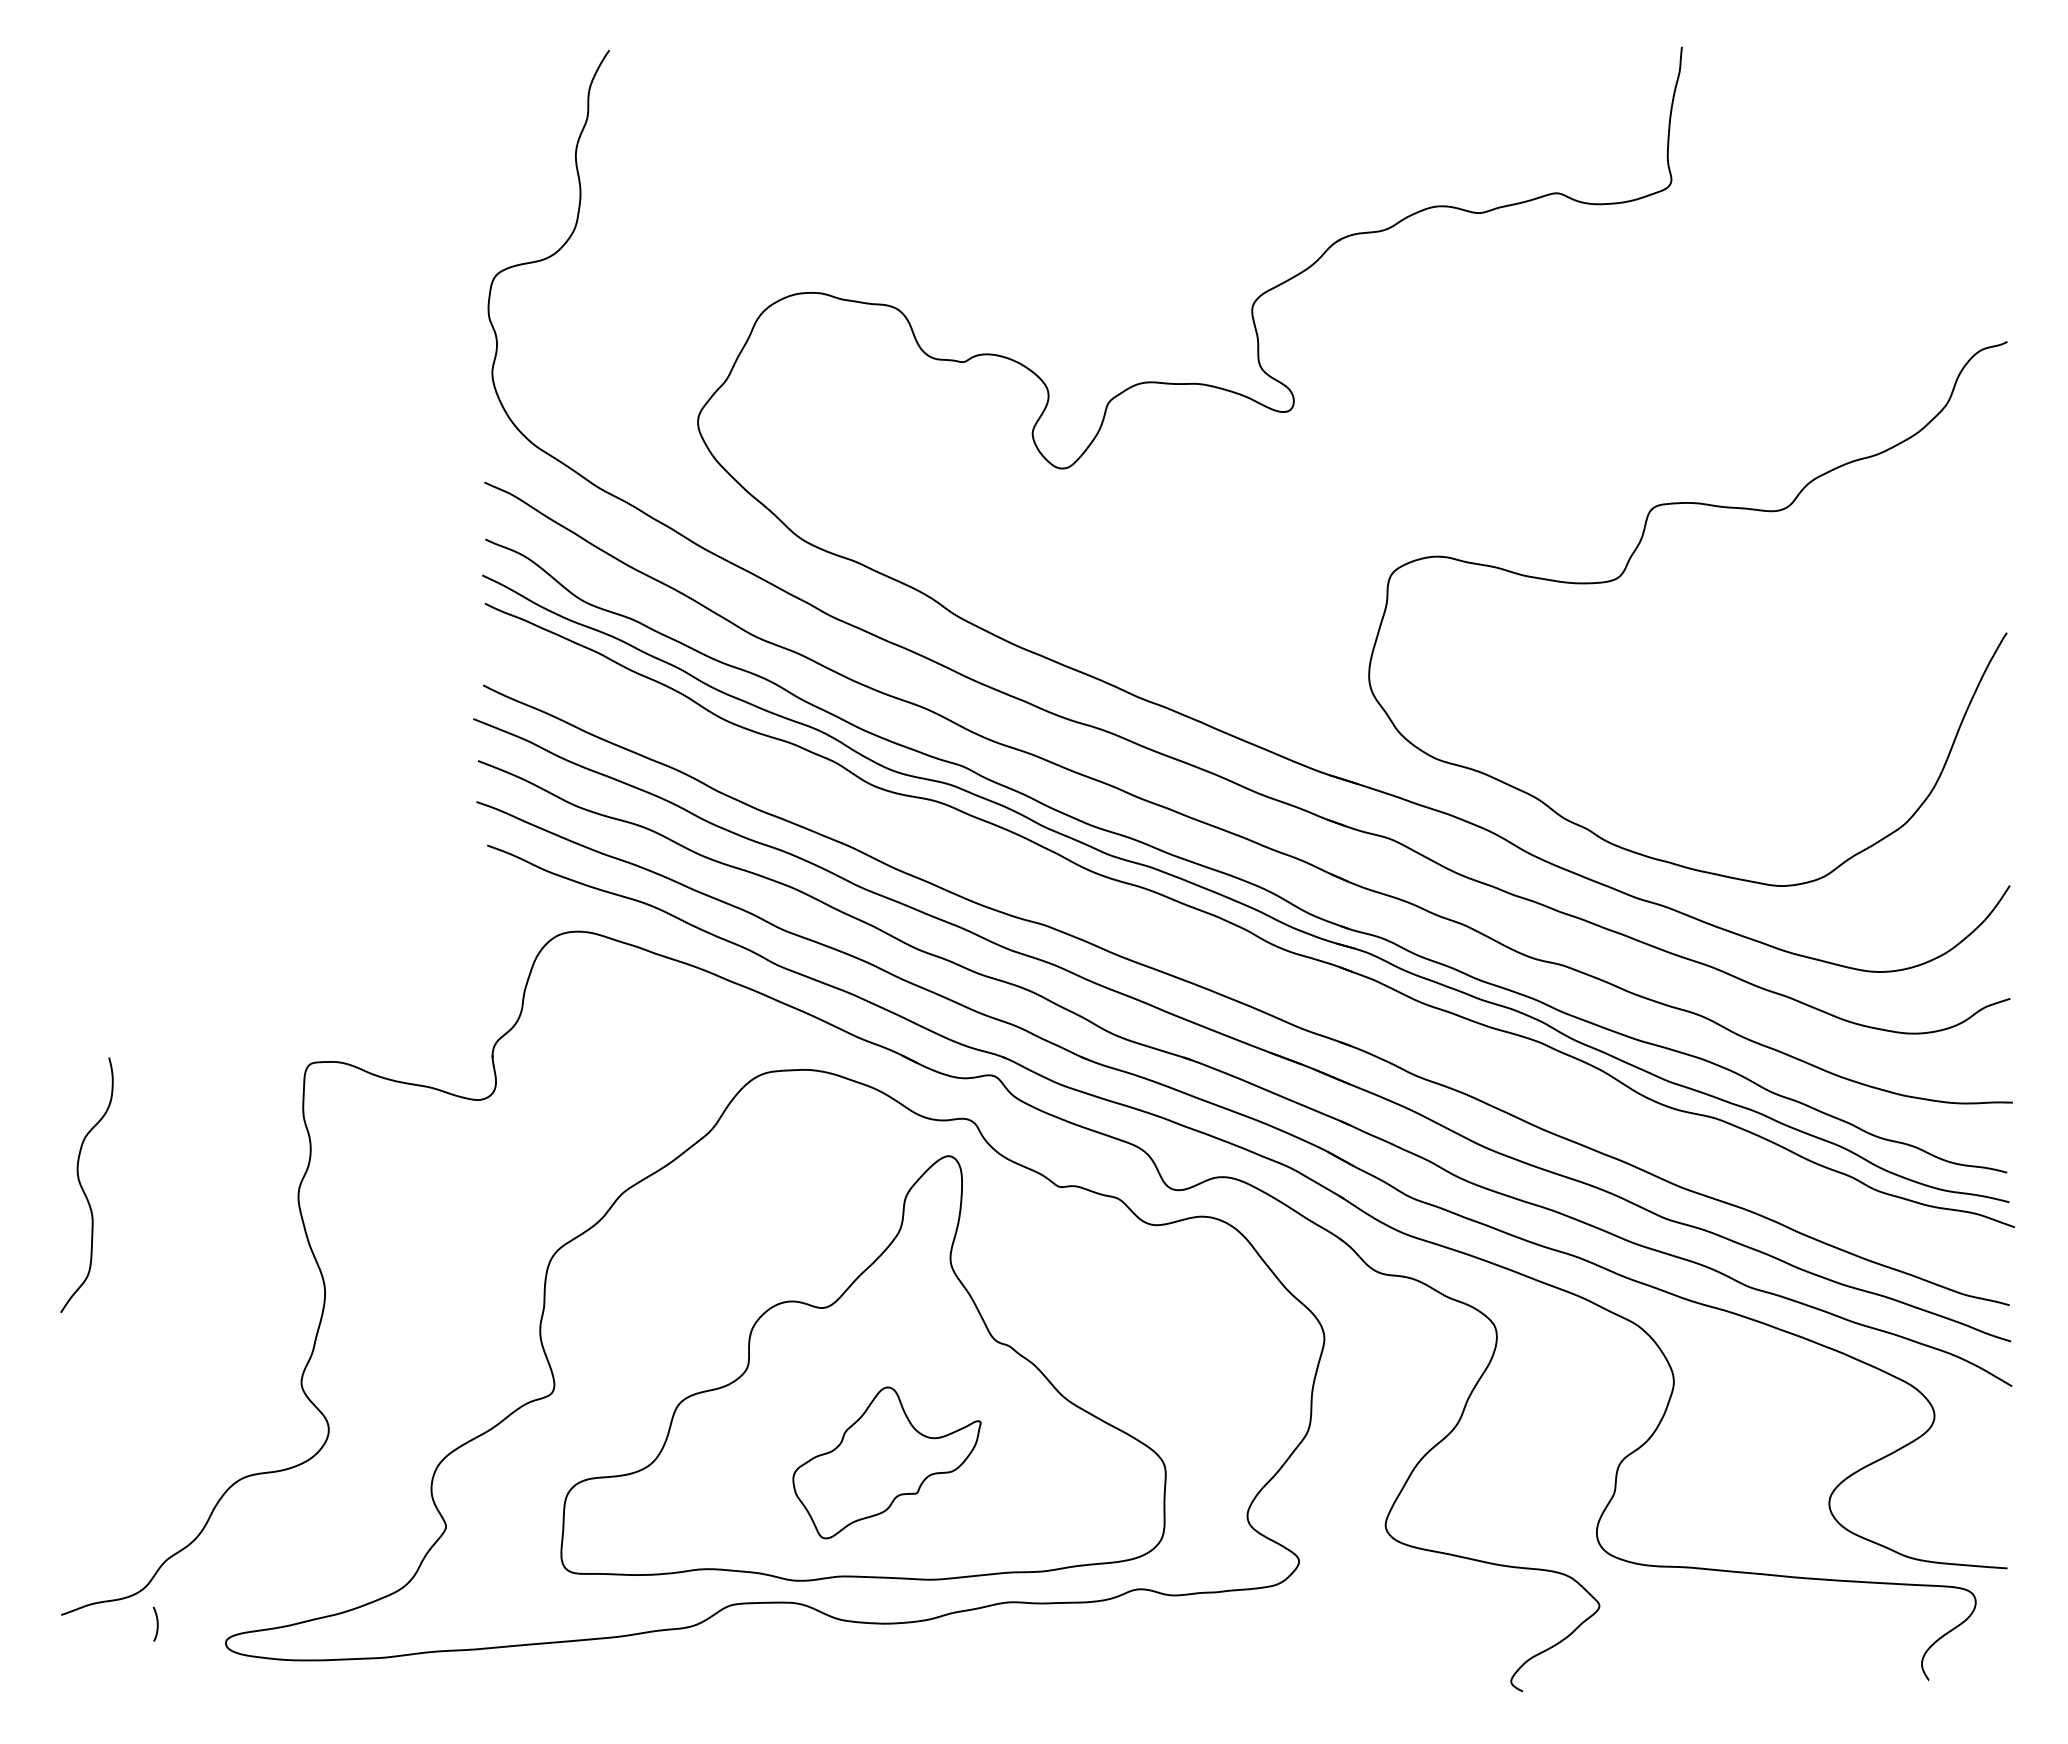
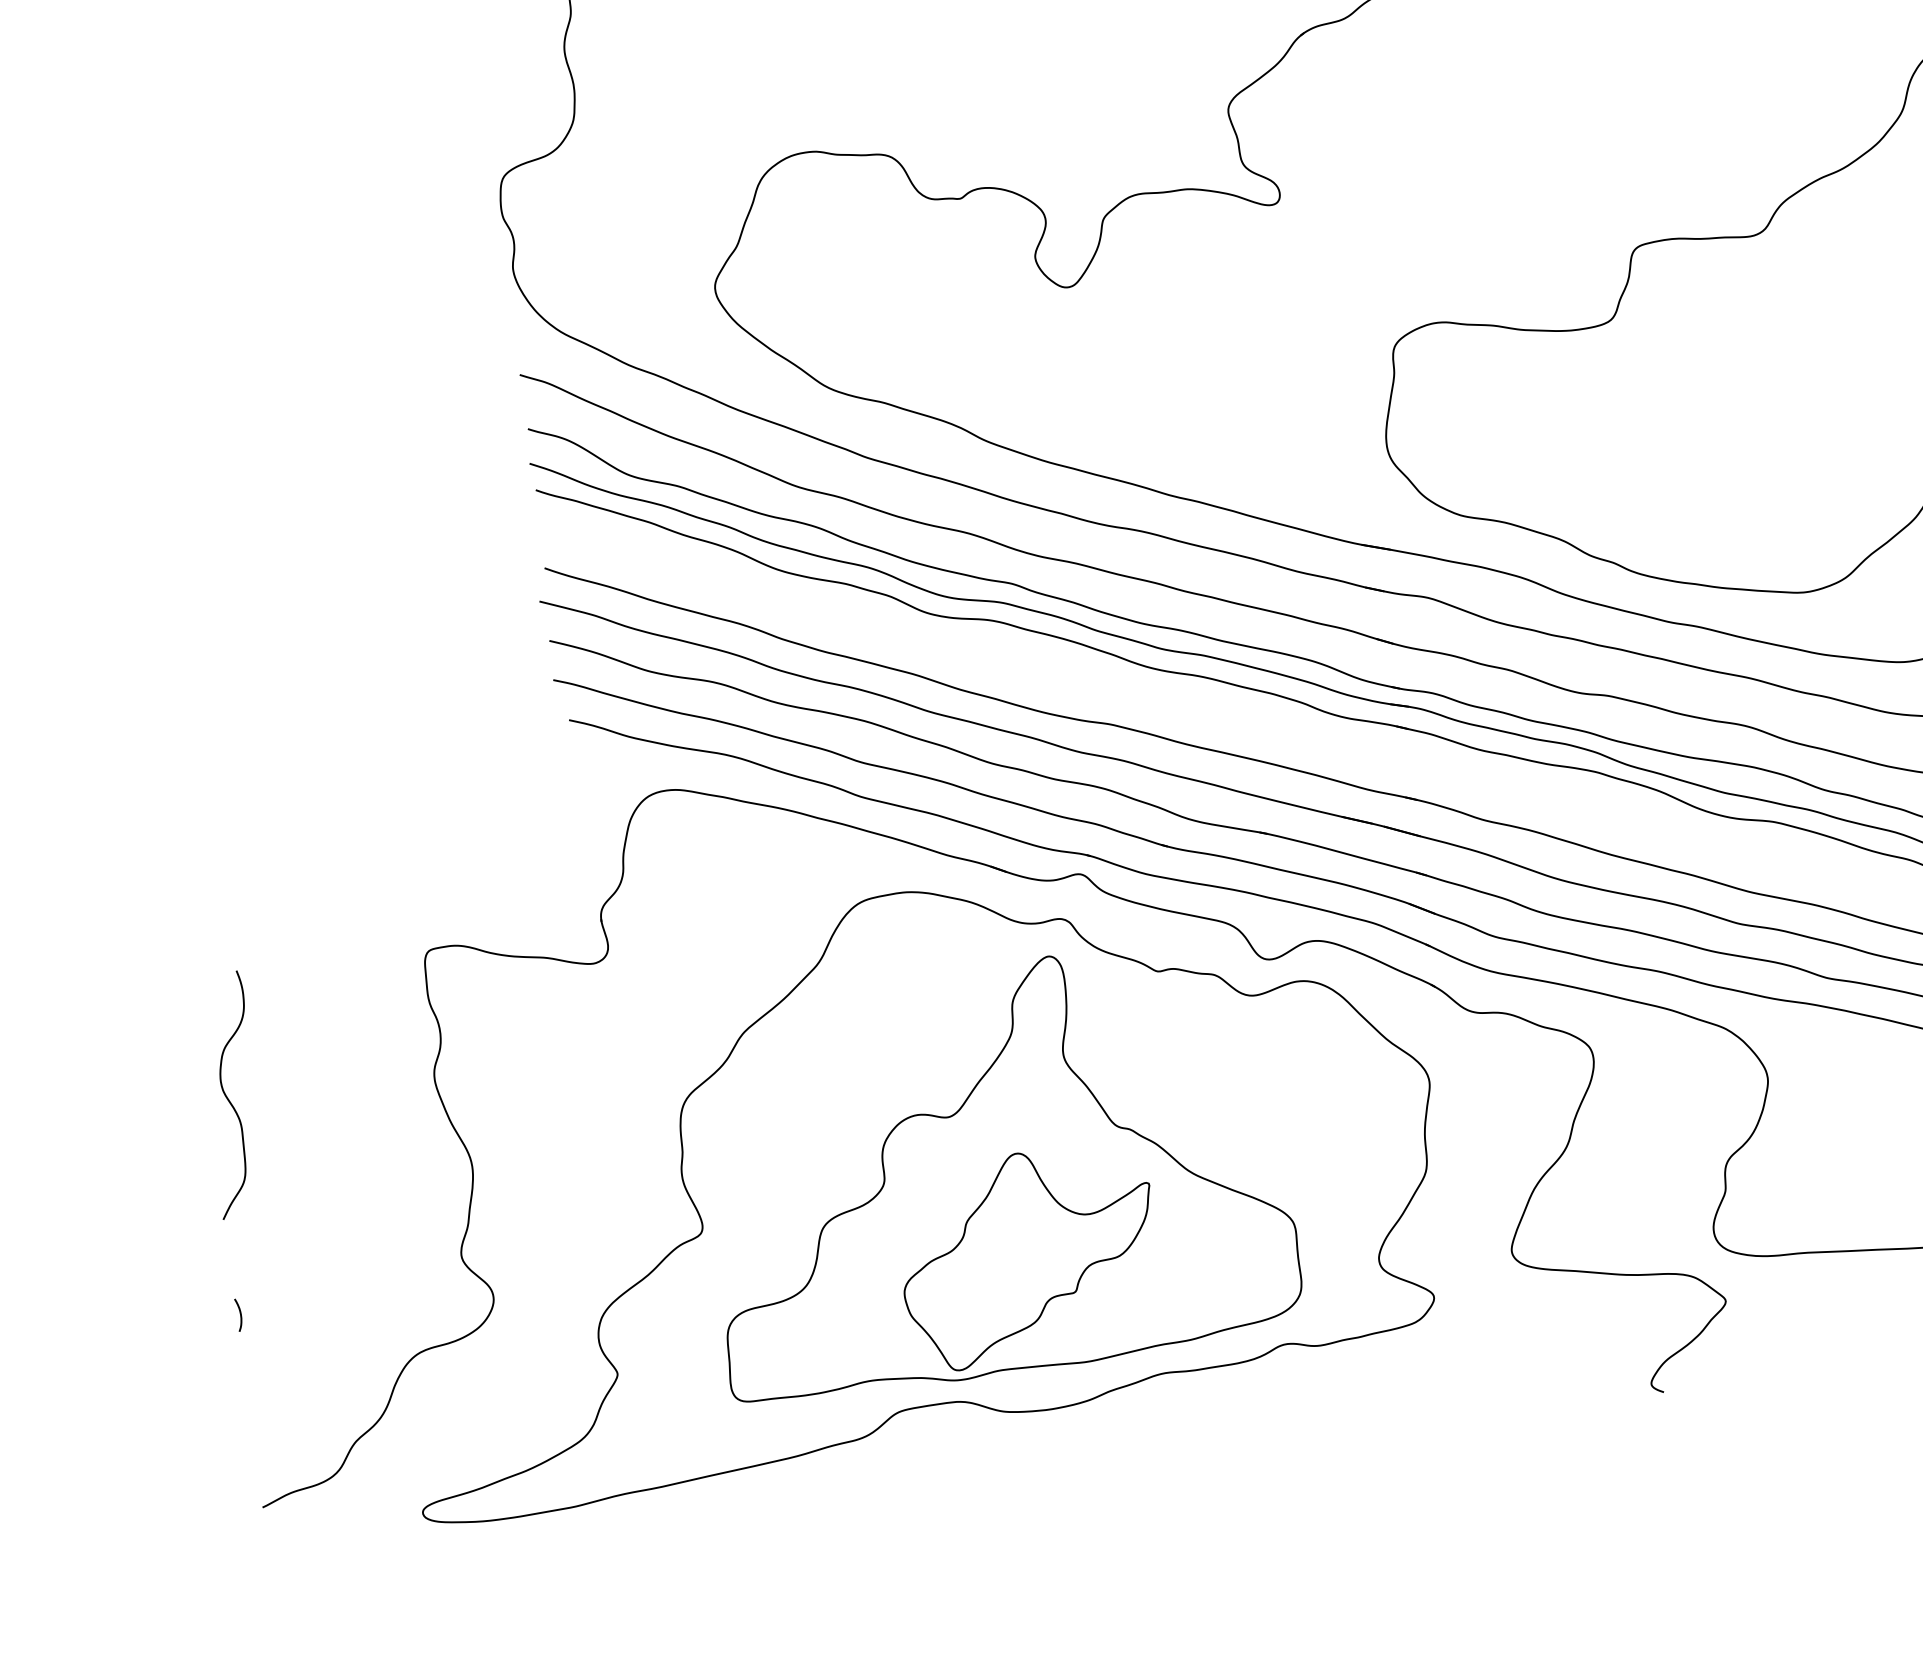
part: (886, 1462) -> (1028, 1256), size x1.43
curve: (156, 1623) -> (239, 1314), moved

